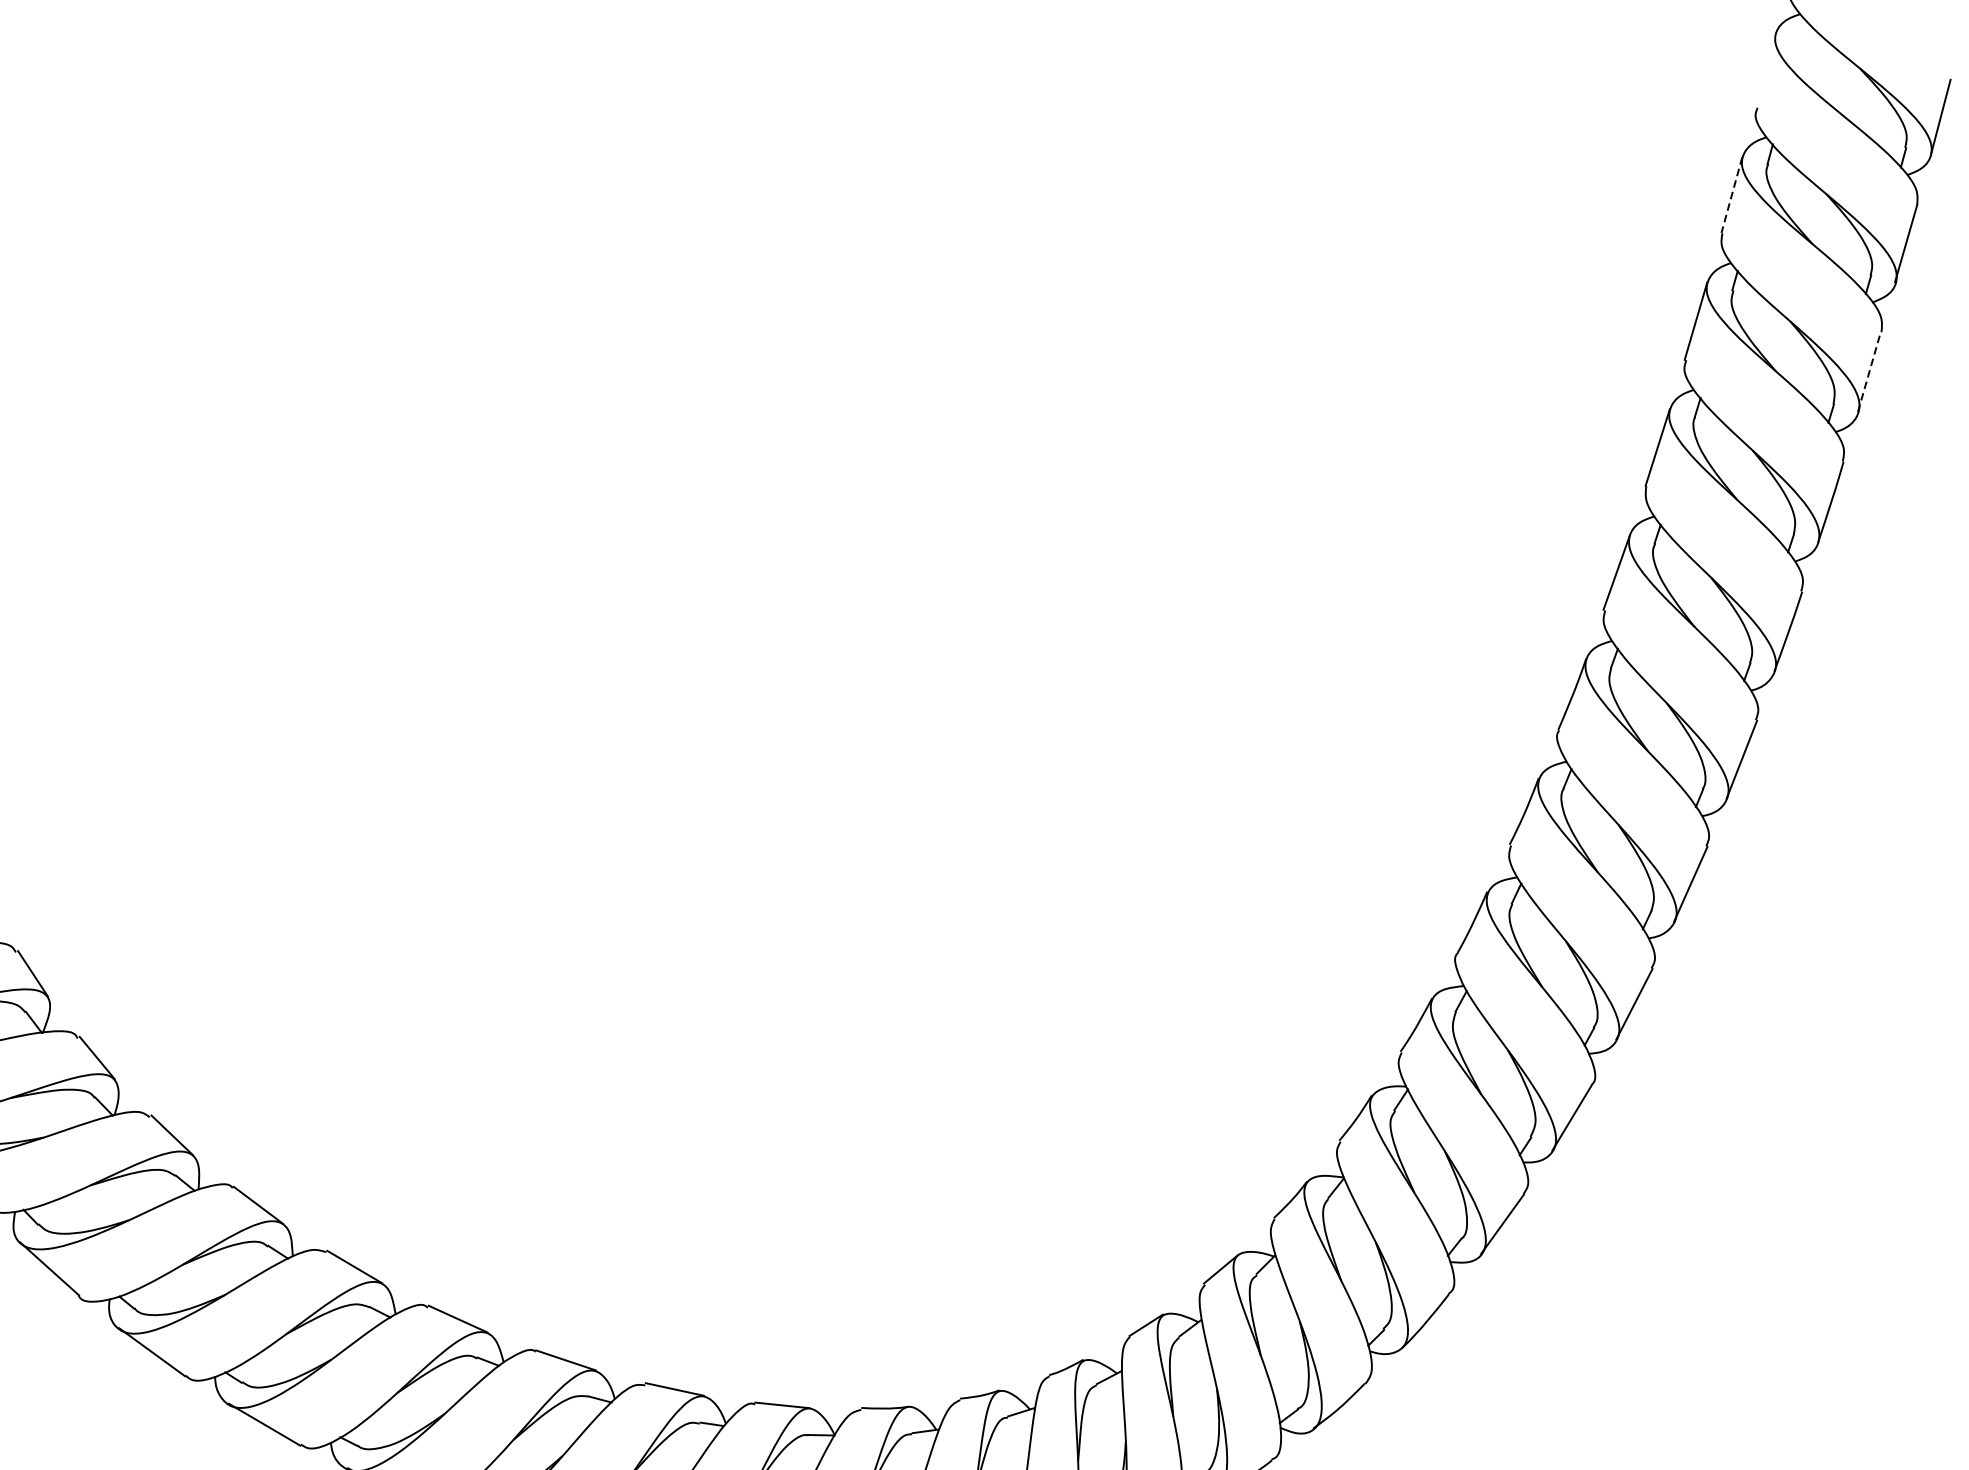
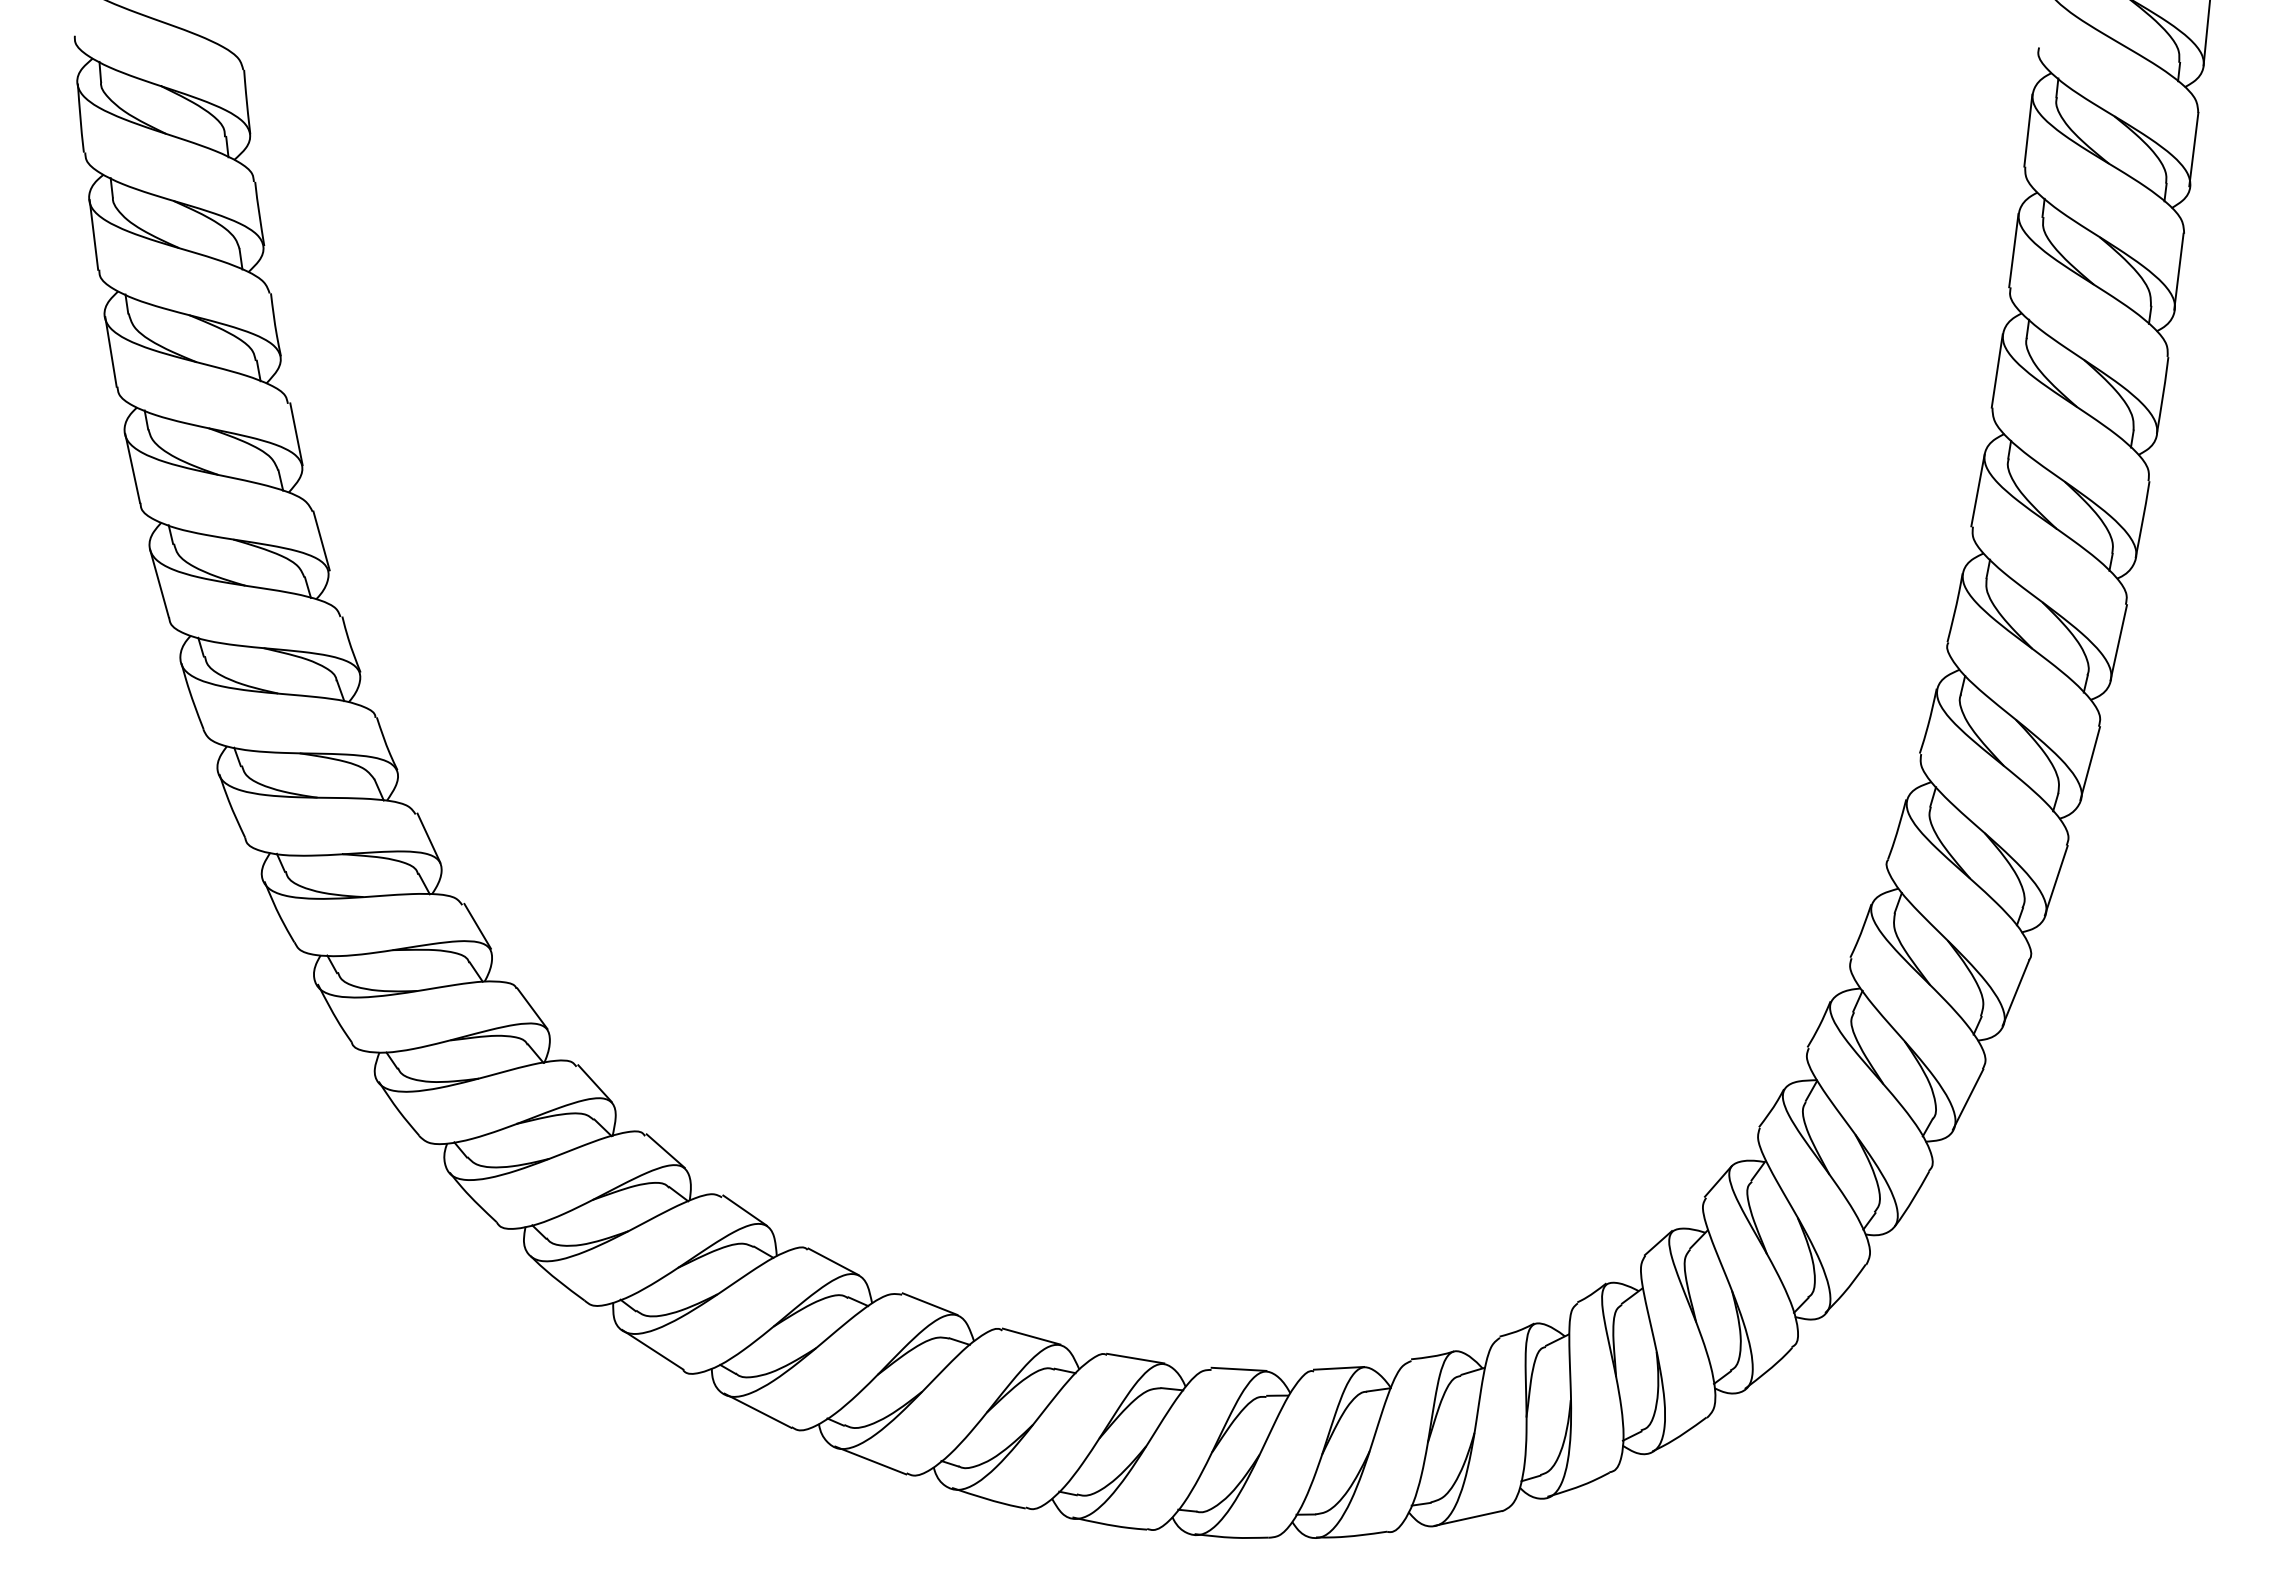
line: (1731, 196) -> (2028, 131), dashed -> solid
line: (1868, 371) -> (2178, 271), dashed -> solid

